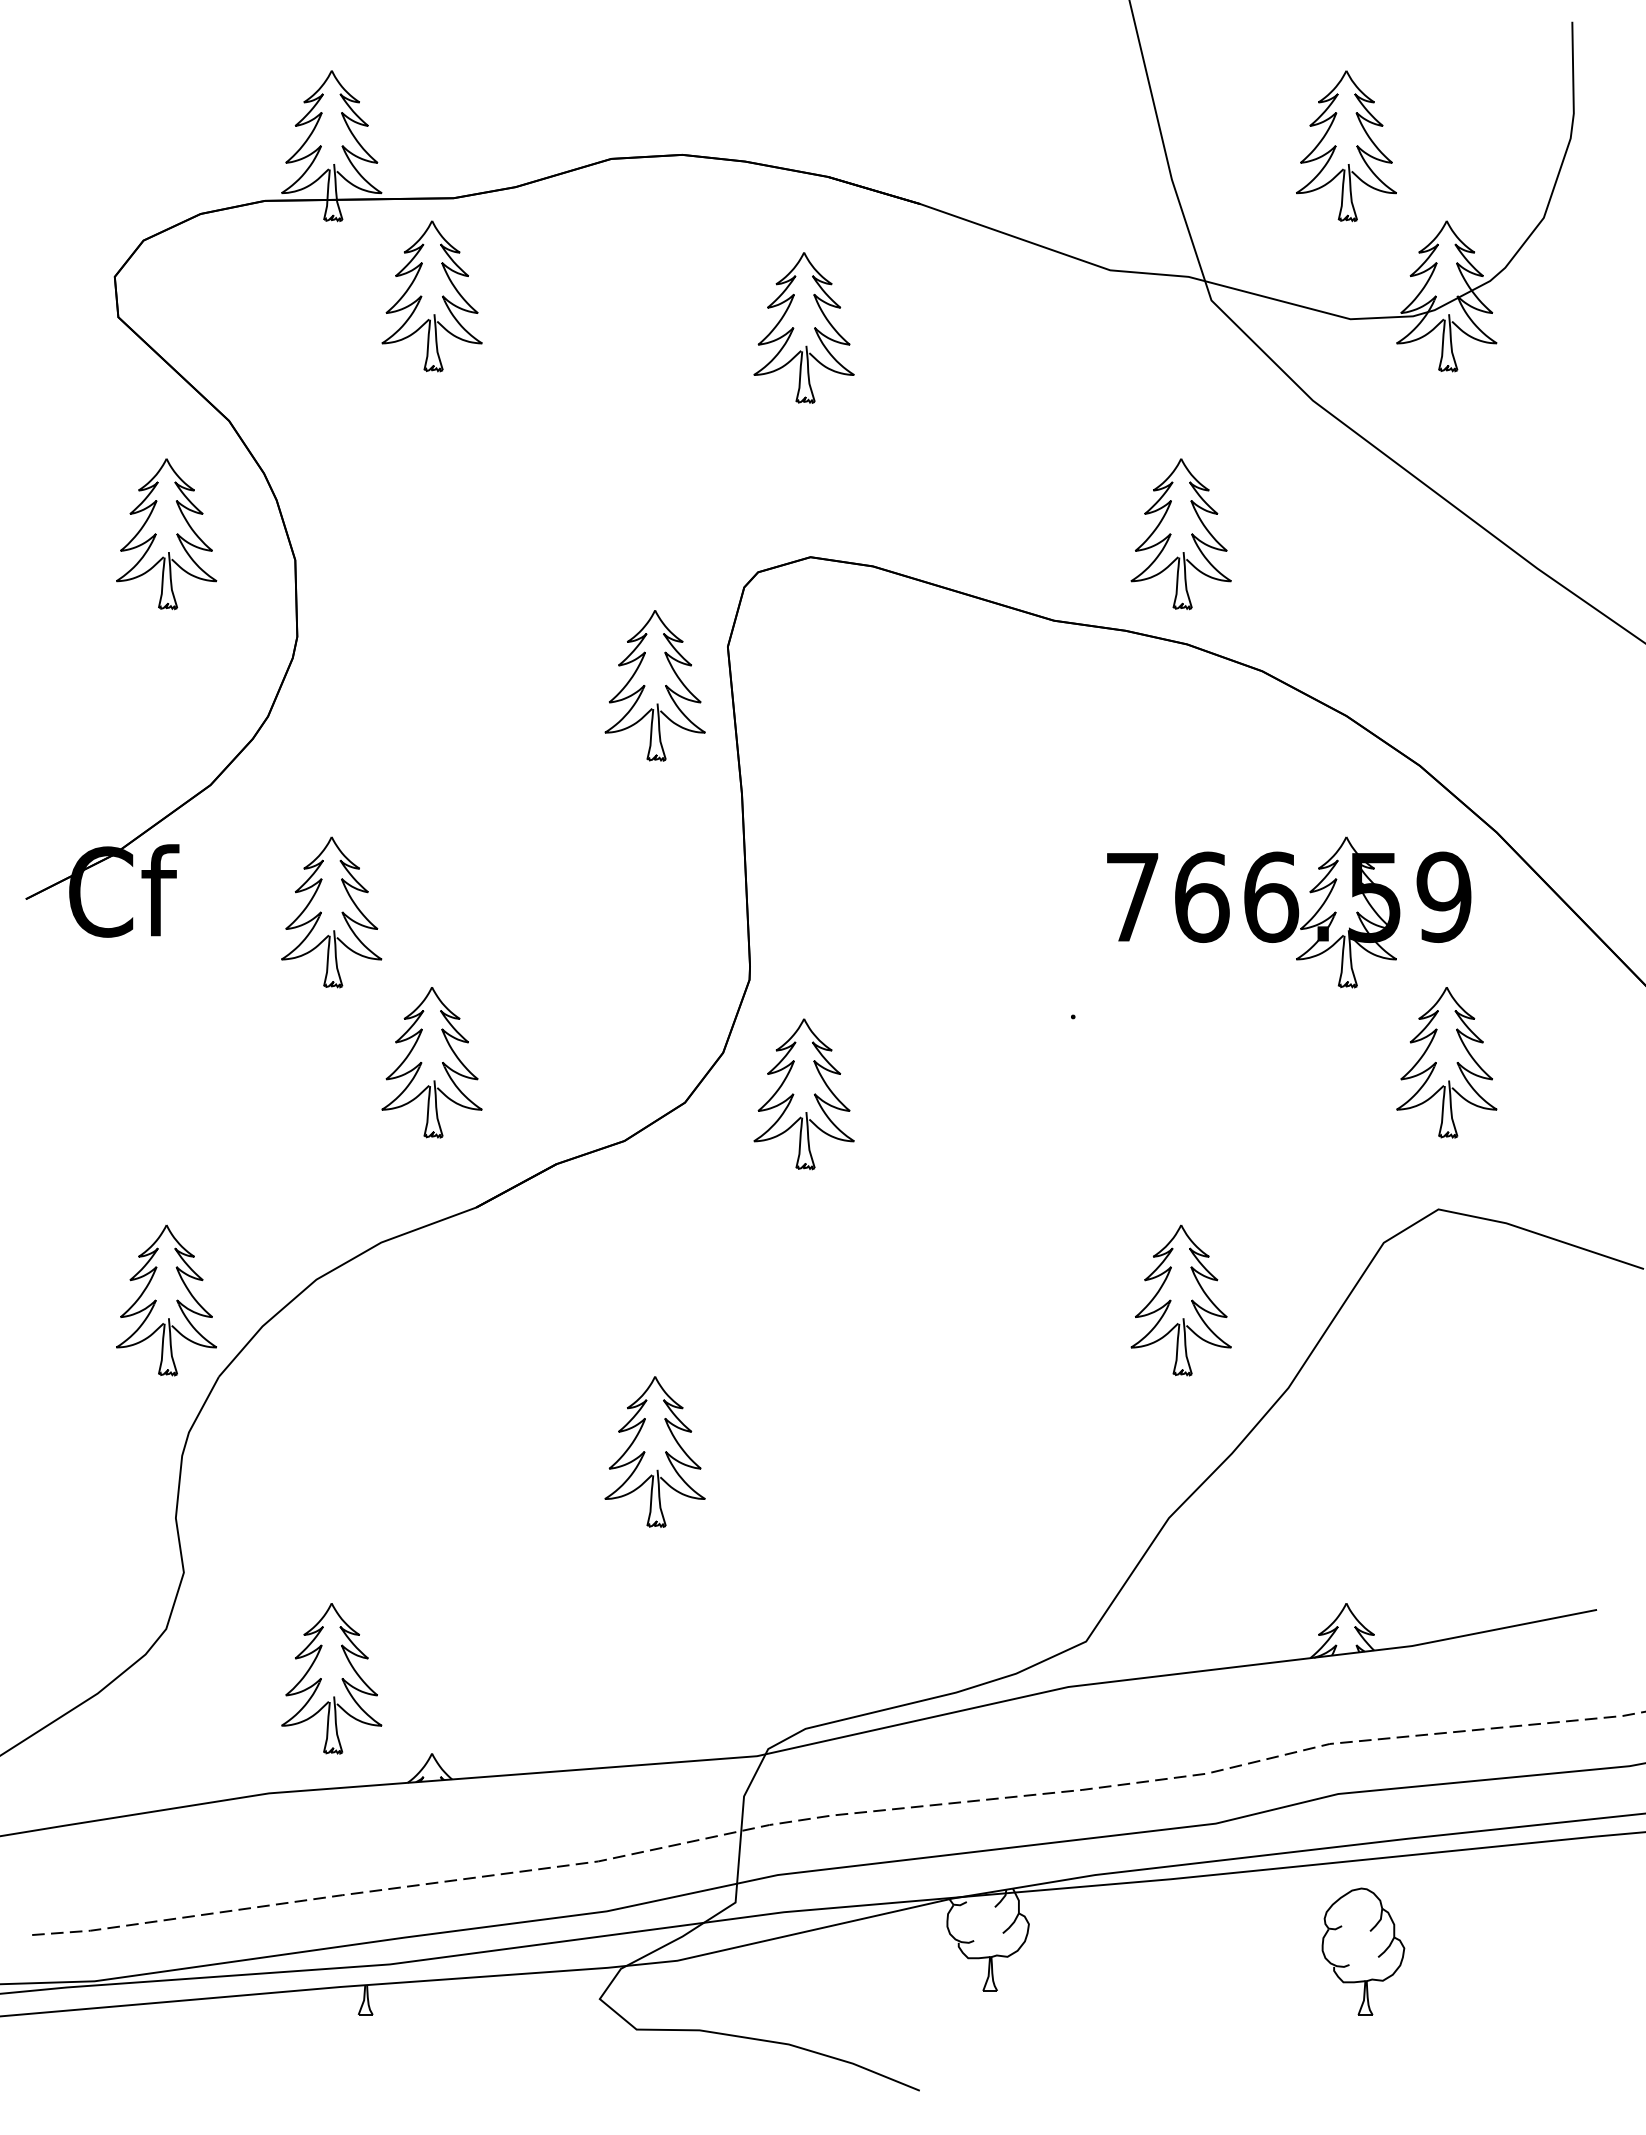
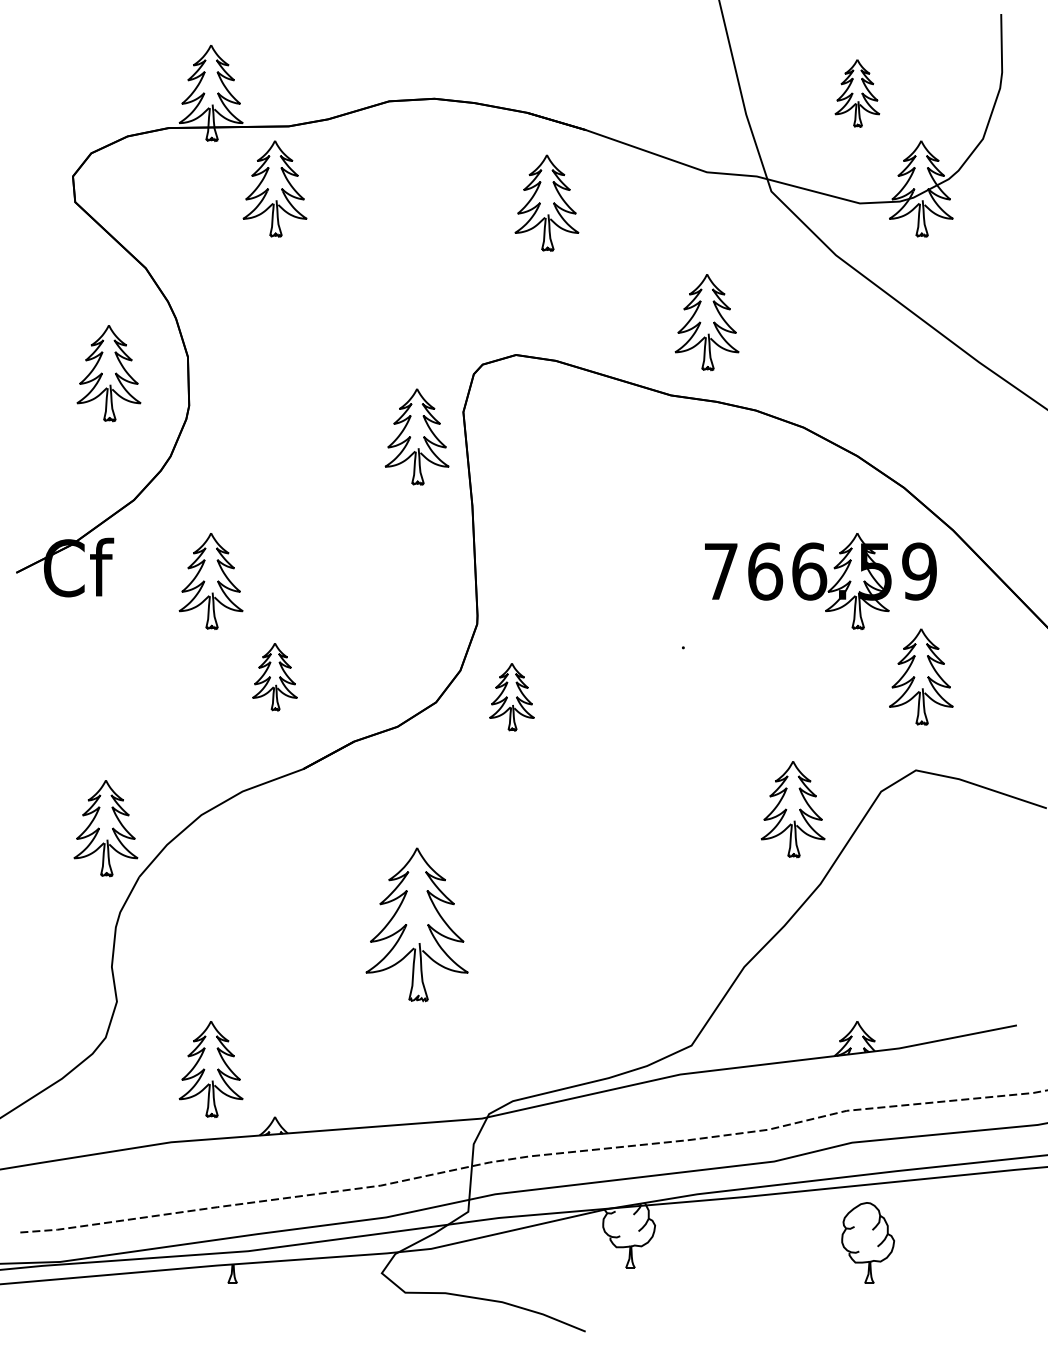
part: (1346, 146) -> (857, 93), size x0.7
part: (803, 327) -> (546, 202), moved
part: (165, 534) -> (108, 373), moved
part: (1180, 534) -> (706, 322), moved
part: (431, 1062) -> (274, 676), size x0.7
part: (803, 1093) -> (511, 696), size x0.7
part: (1180, 1300) -> (792, 809), moved
part: (654, 1451) -> (416, 924), size x1.6

